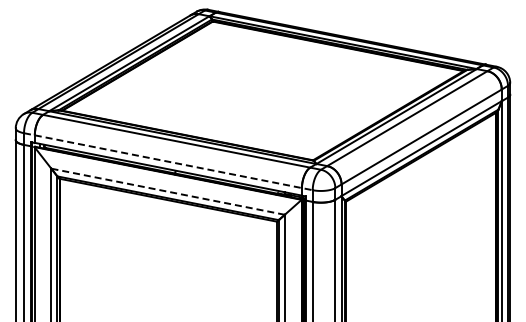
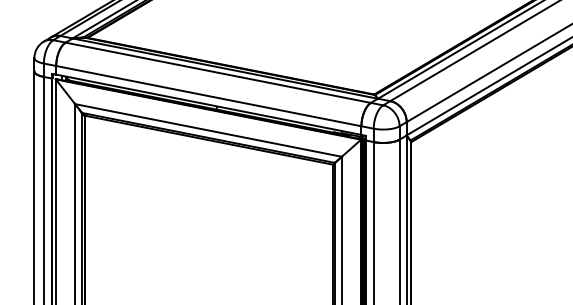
line: (168, 161) -> (208, 95), dashed -> solid
line: (167, 191) -> (207, 130), dashed -> solid

